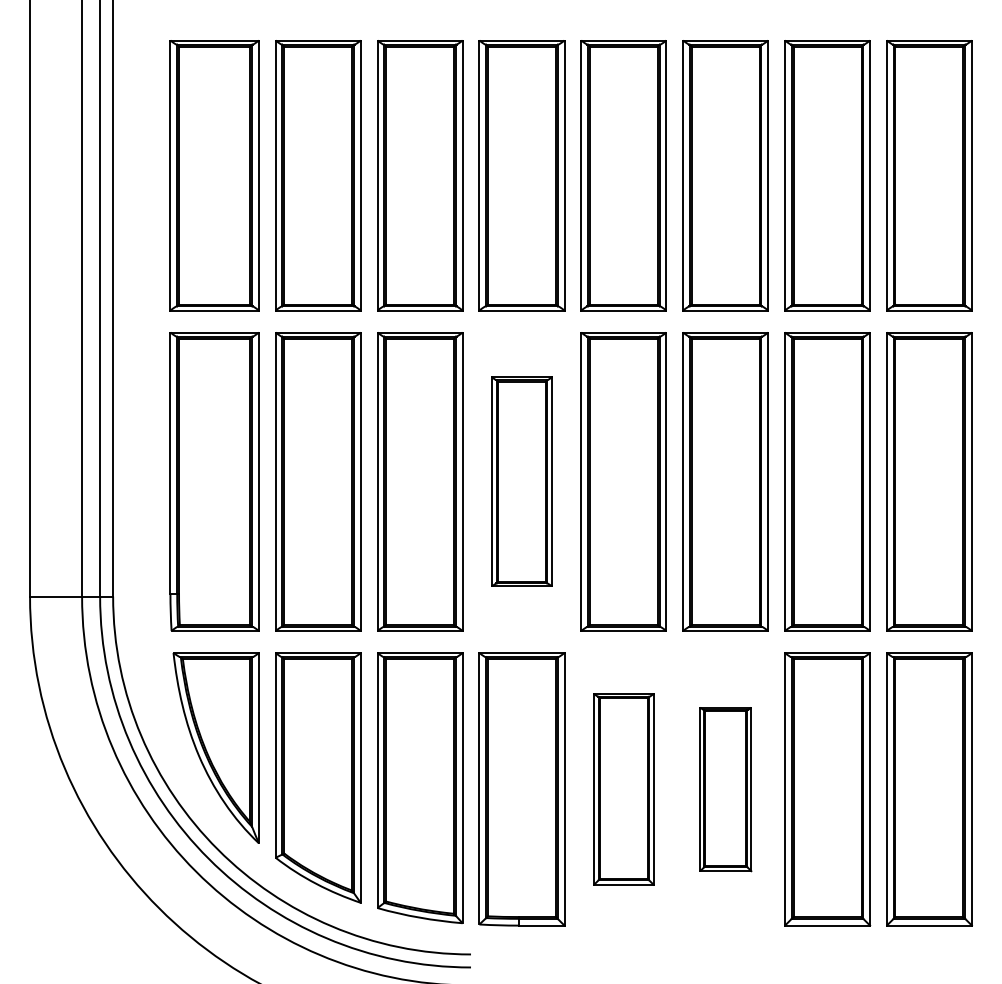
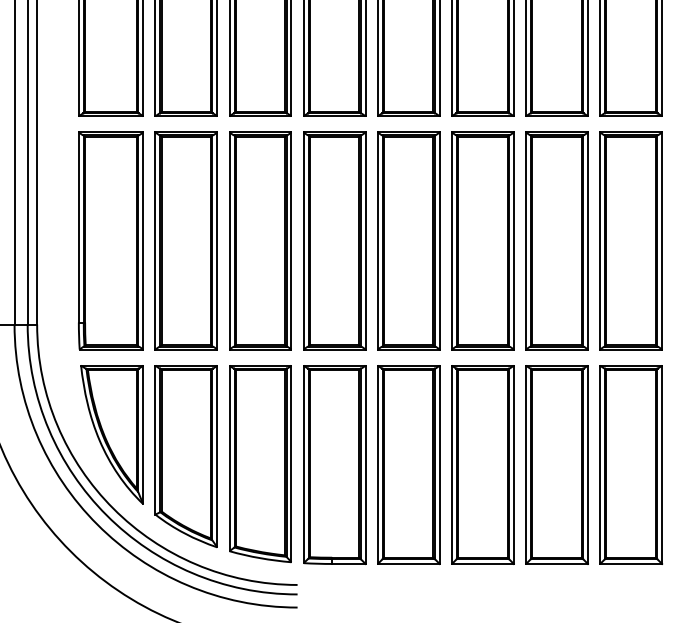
part: (521, 481) -> (334, 240), size x1.43
part: (623, 789) -> (408, 464), size x1.43
part: (725, 789) -> (482, 464), size x1.67

